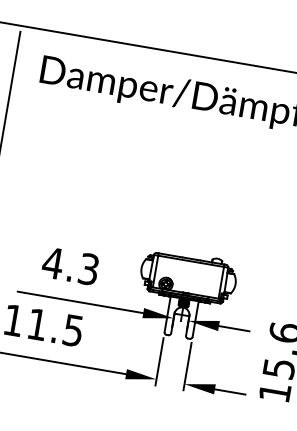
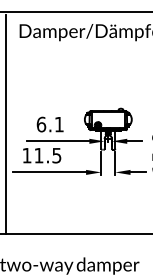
text: (69, 265) -> (49, 124), 4.3 -> 6.1

